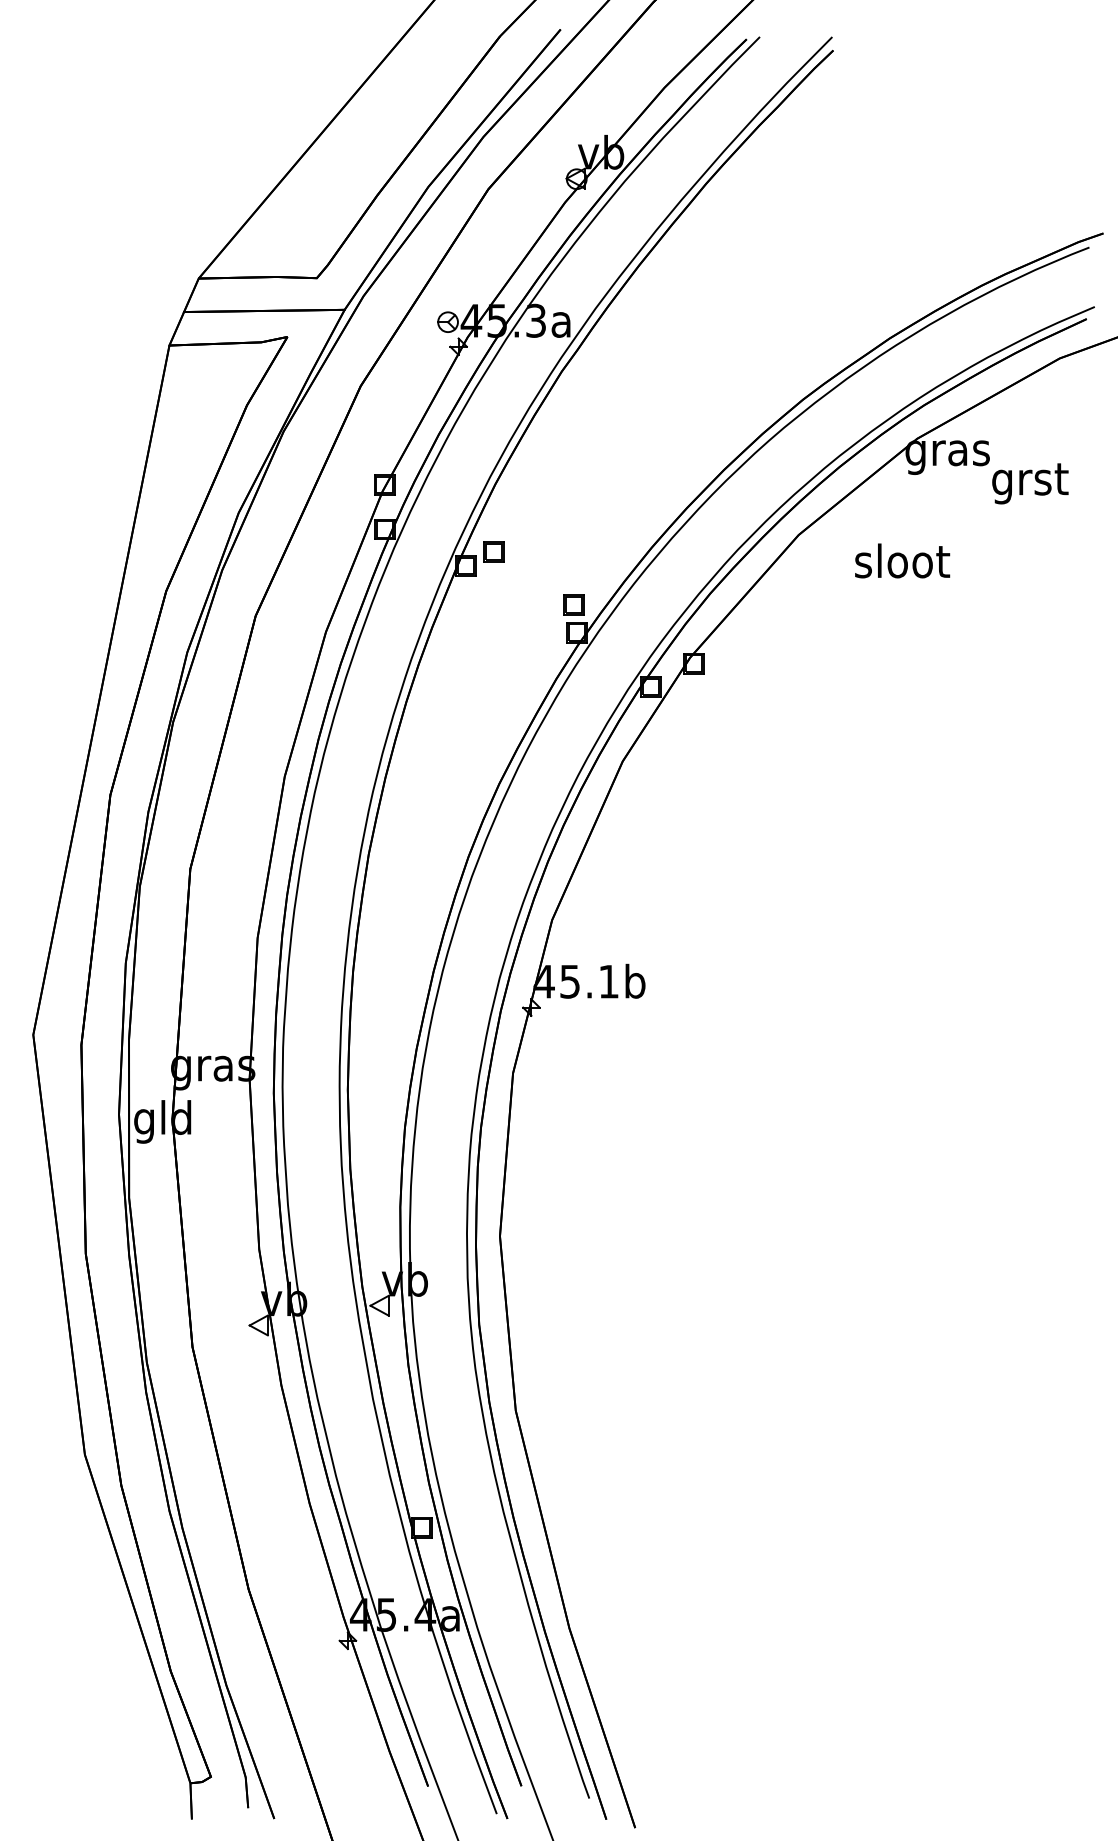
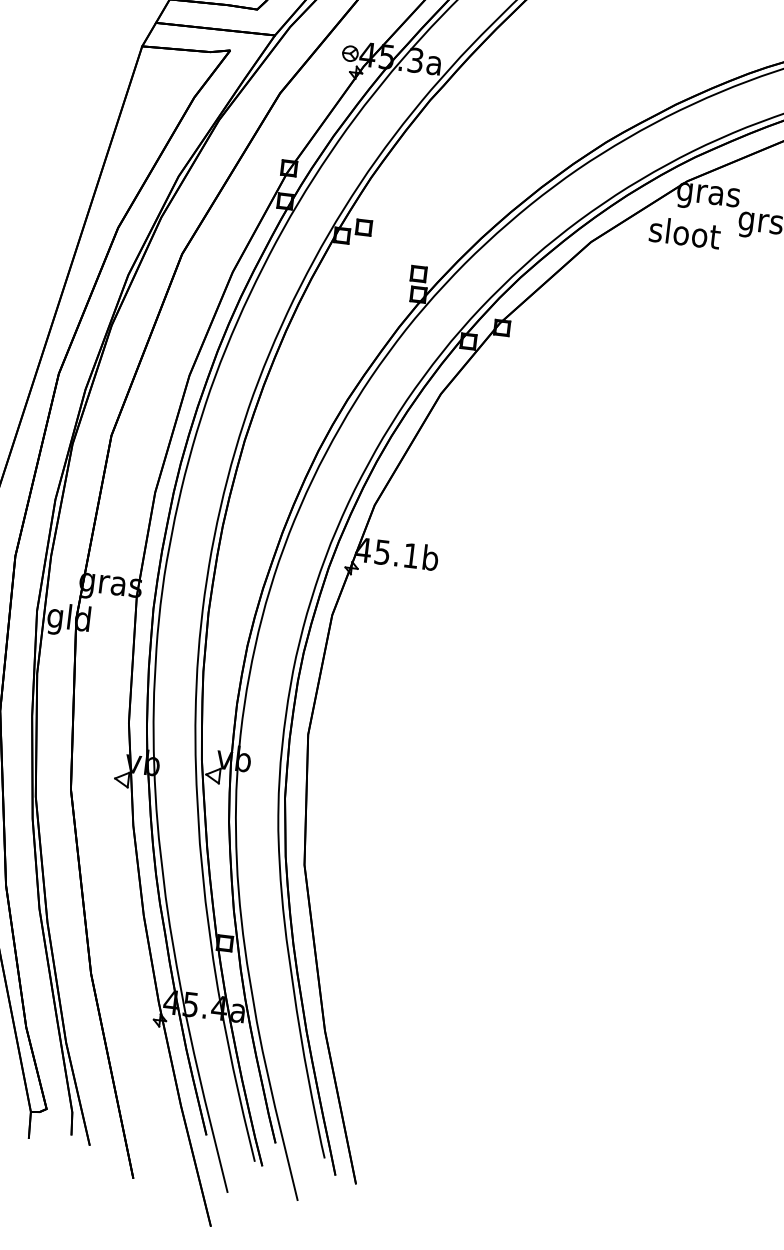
text: (902, 560) -> (685, 232), moved

